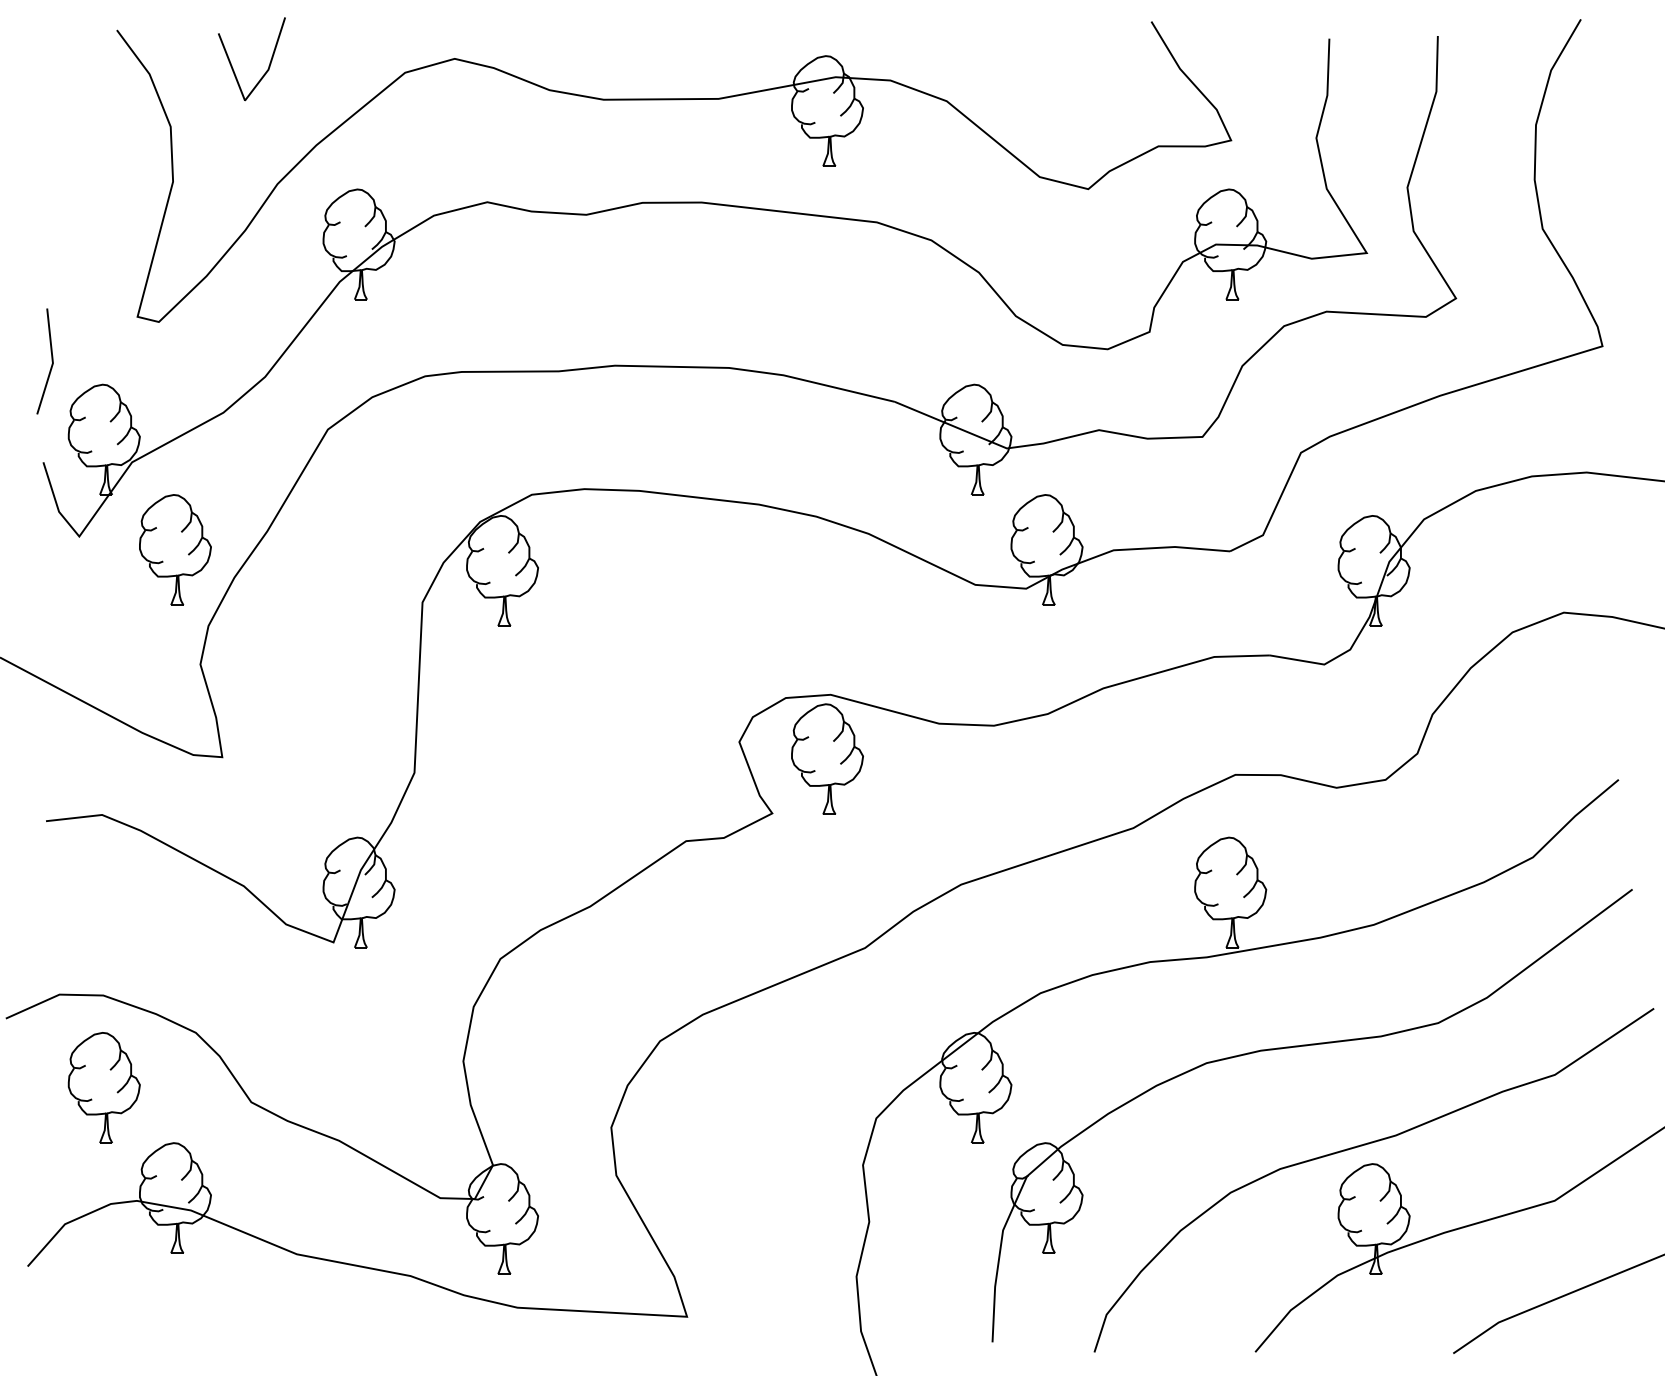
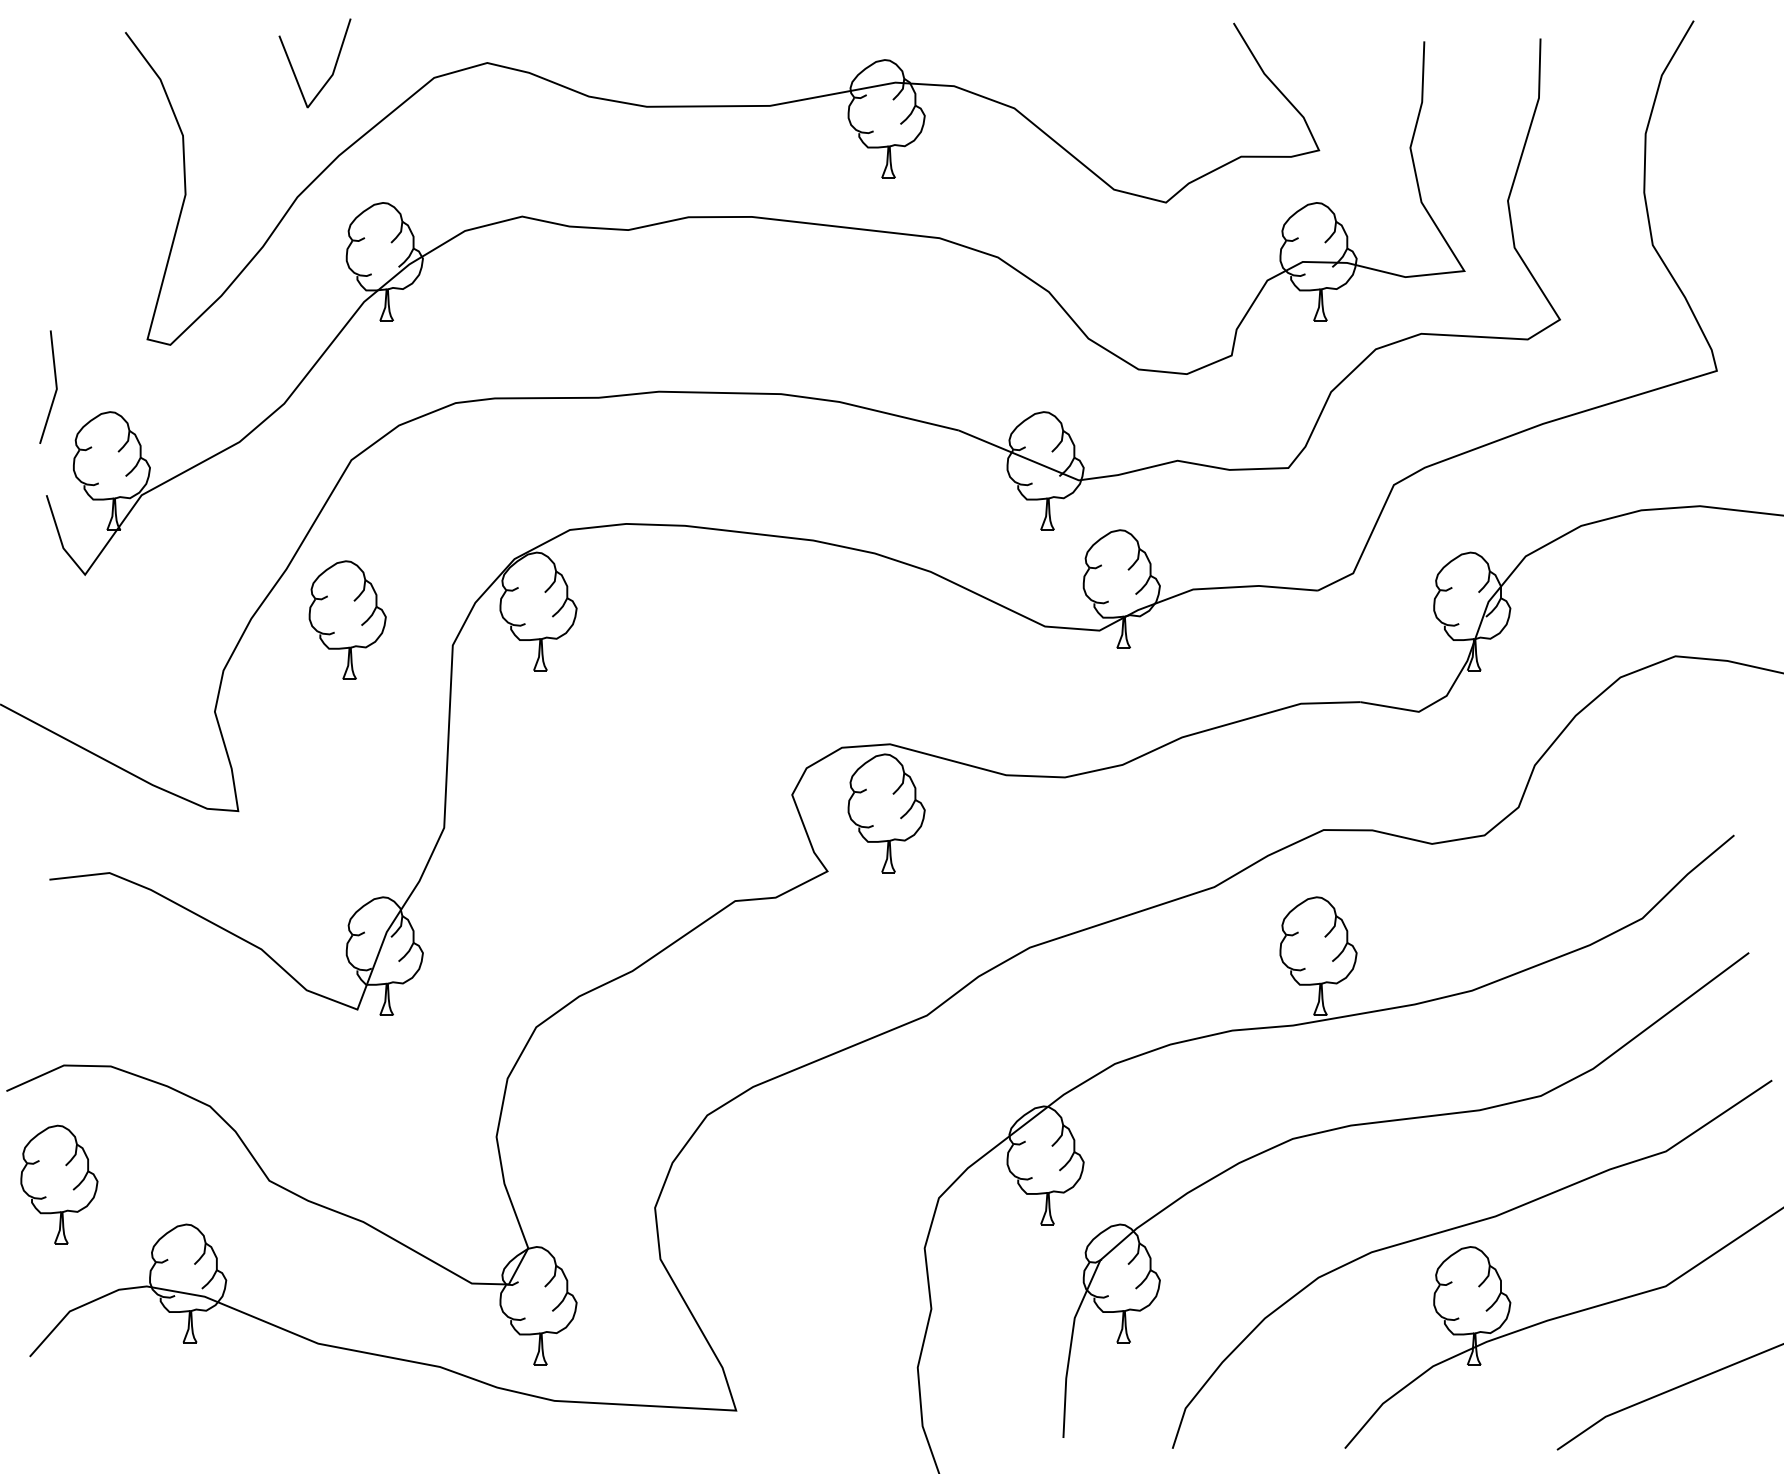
line: (268, 65) -> (332, 70), moved
part: (175, 549) -> (347, 619), moved
part: (103, 1087) -> (58, 1184), moved

